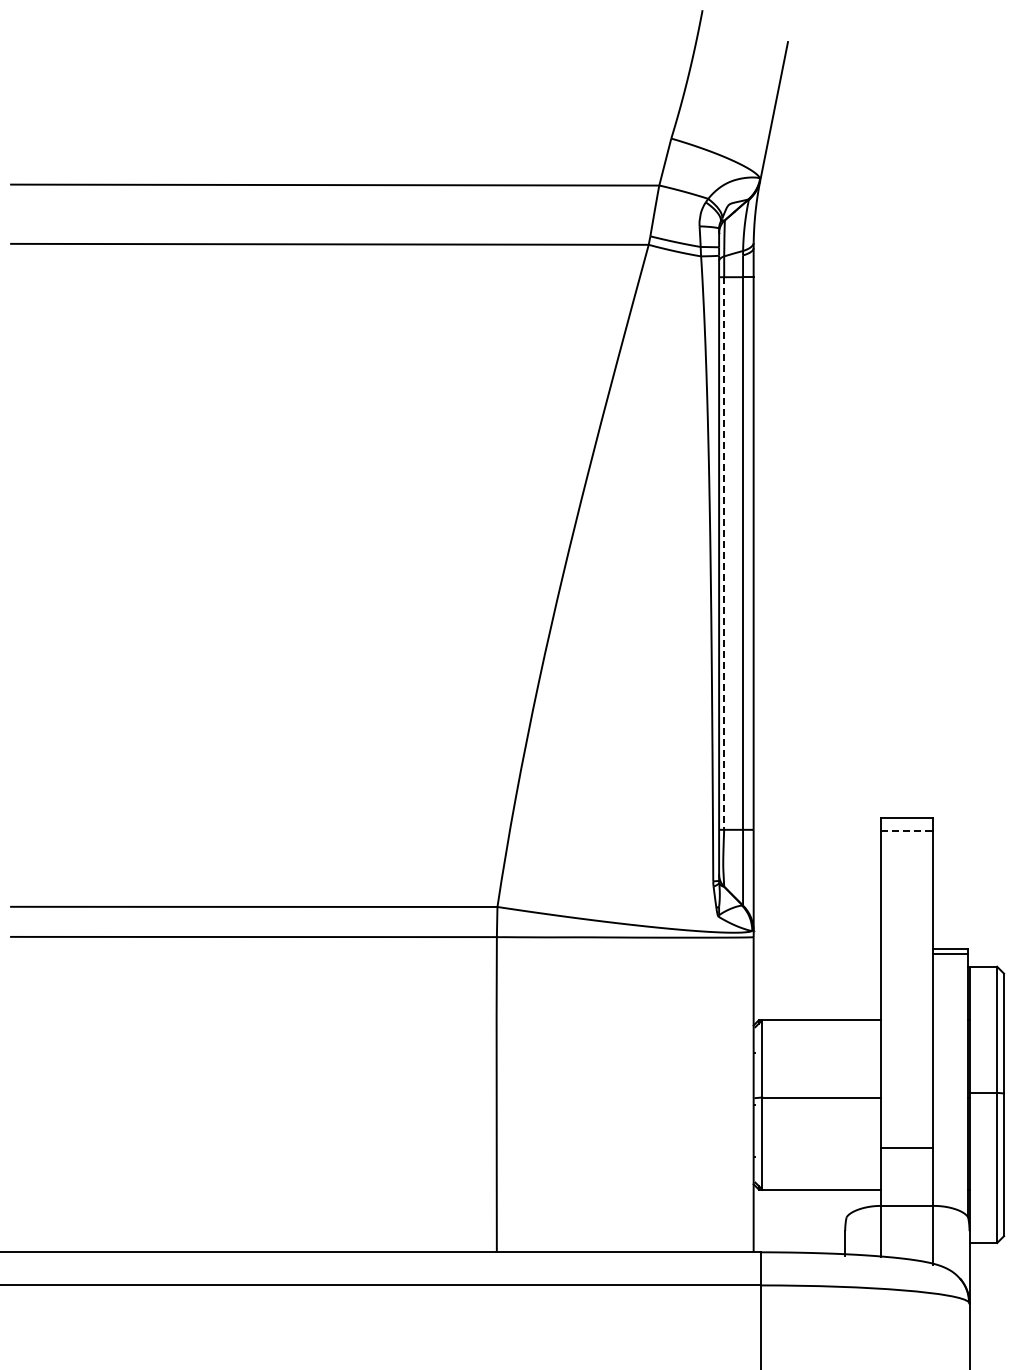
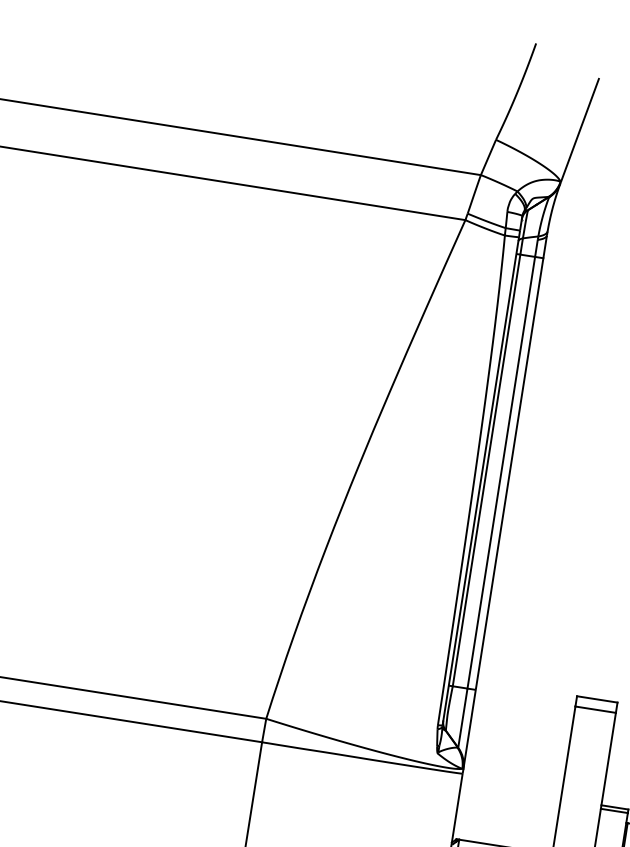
line: (724, 554) -> (486, 471), dashed -> solid
line: (907, 831) -> (595, 710), dashed -> solid

